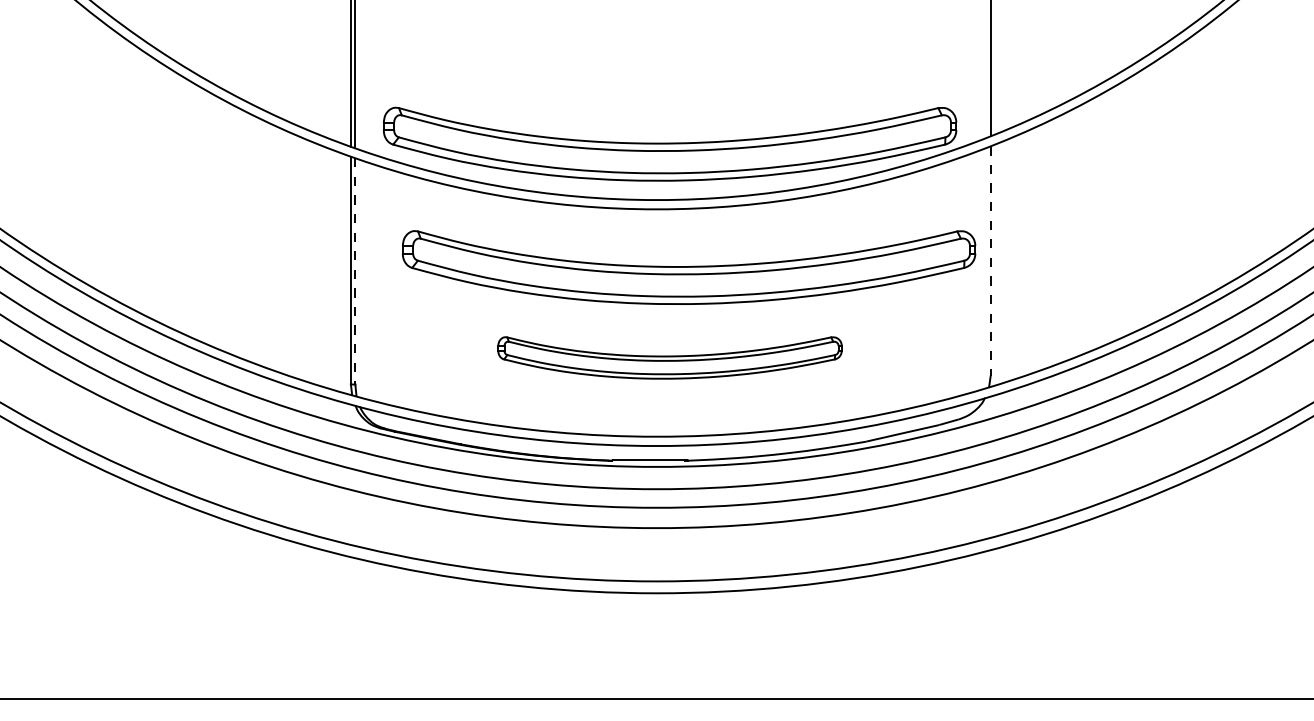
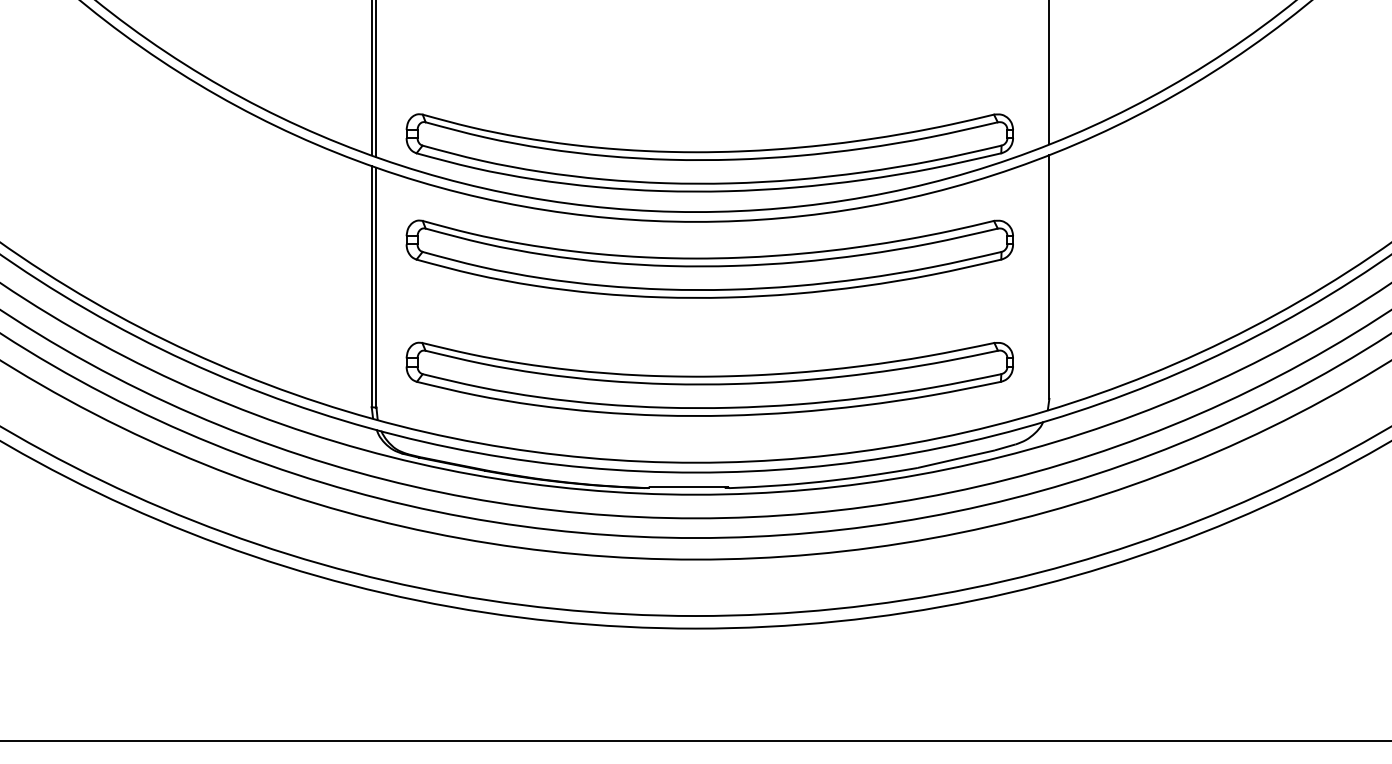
line: (990, 261) -> (1049, 277), dashed -> solid
part: (689, 267) -> (710, 259), moved
line: (355, 271) -> (376, 287), dashed -> solid
part: (669, 357) -> (709, 378), size x1.67

